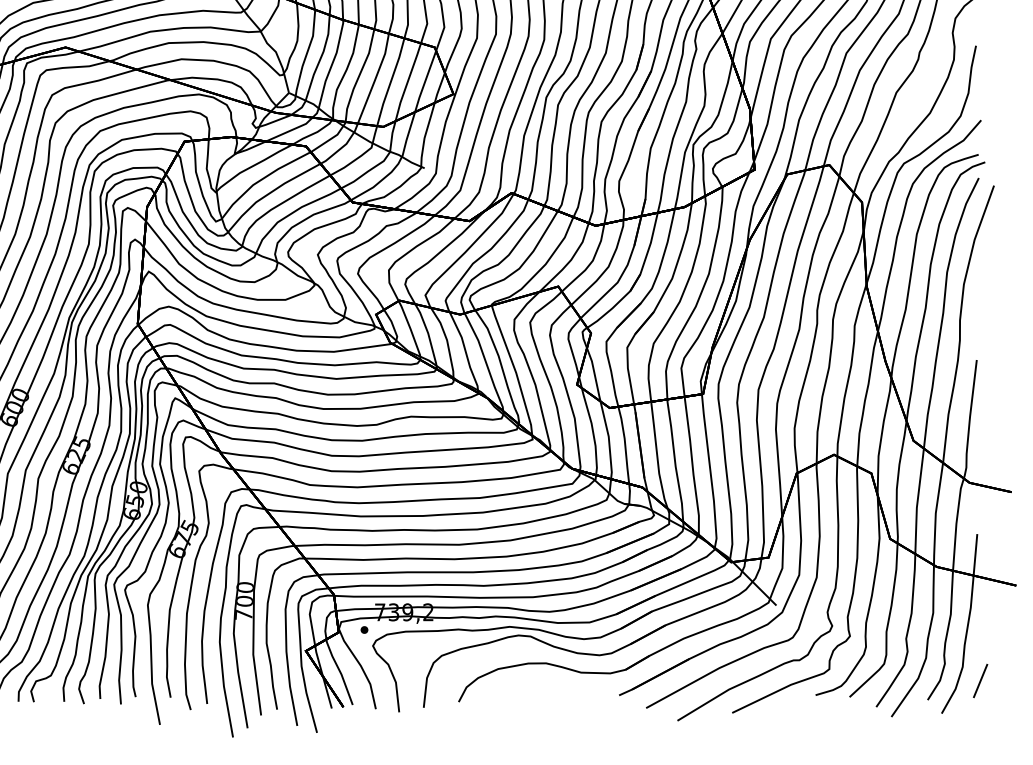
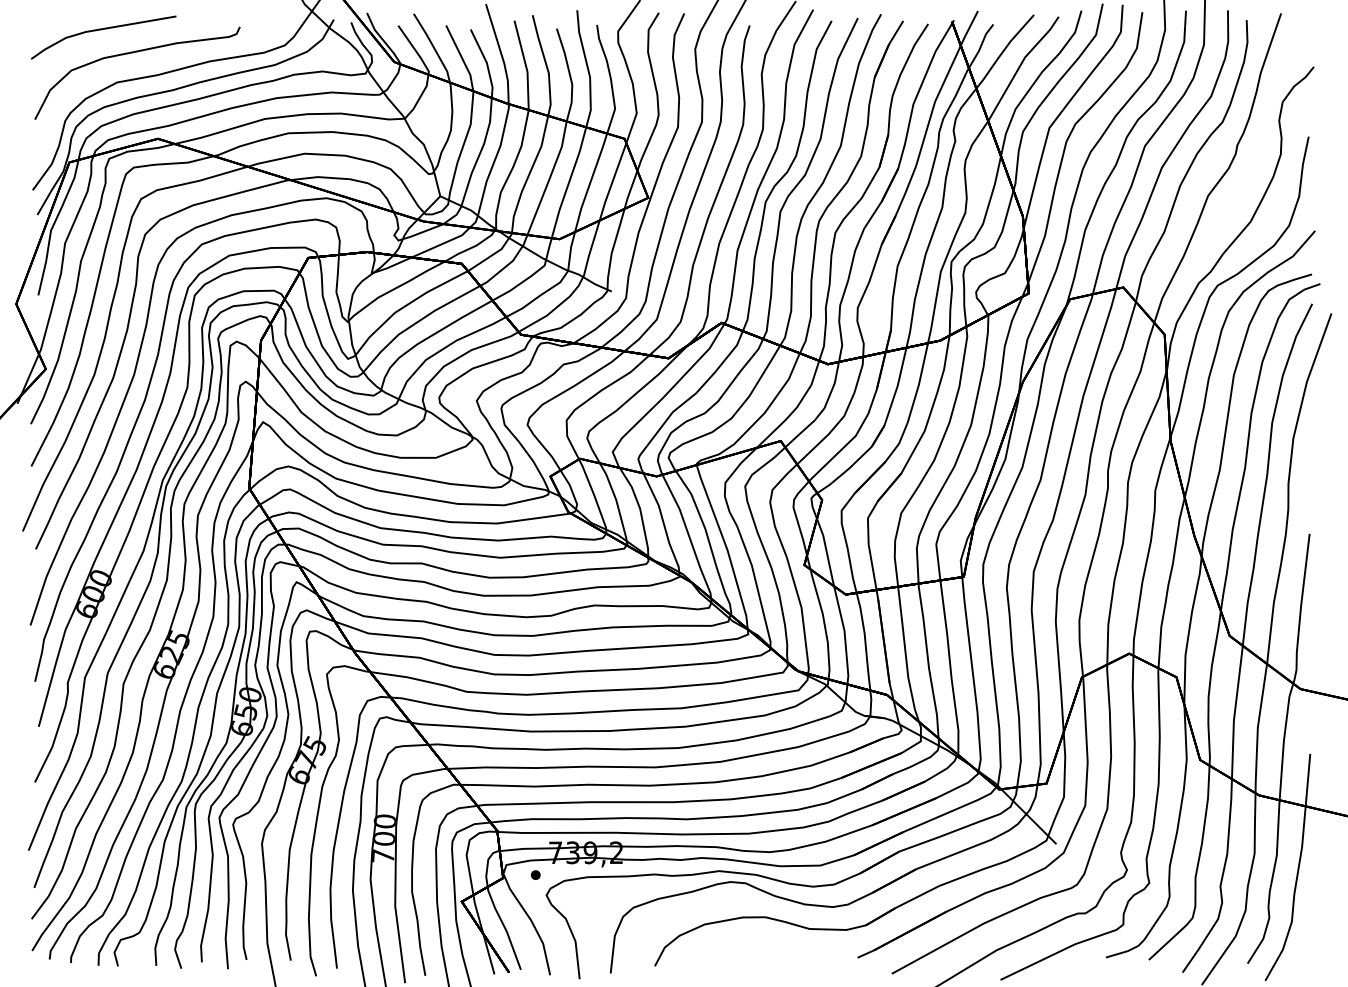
line: (980, 680) -> (1314, 939), removed

